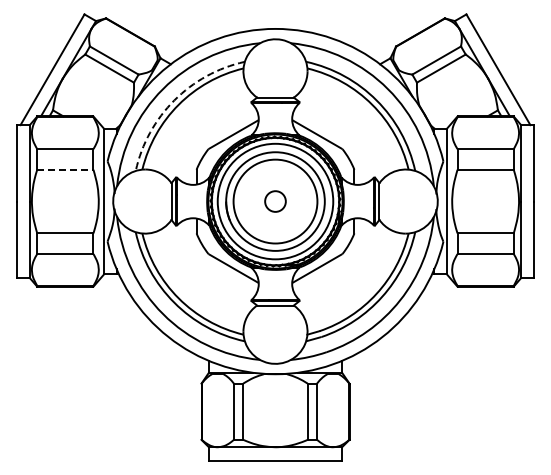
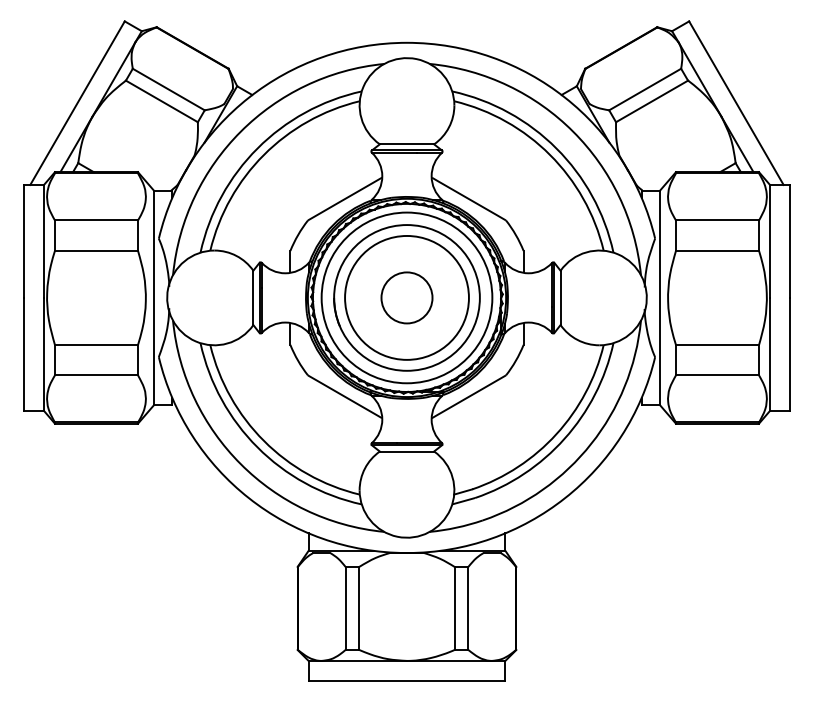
arc: (174, 100) -> (257, 148), dashed -> solid
line: (65, 169) -> (96, 250), dashed -> solid
circle: (275, 201) -> (407, 297), size x1.67

